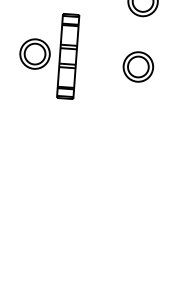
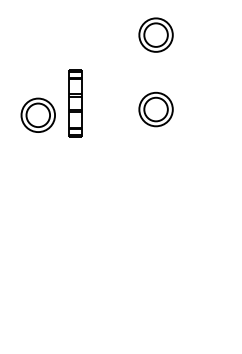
part: (34, 53) -> (37, 114), moved
part: (67, 56) -> (75, 103), size x0.7

